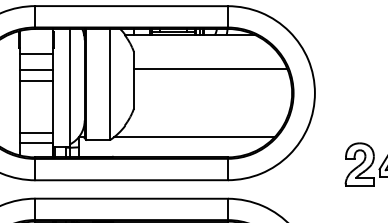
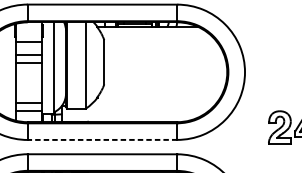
line: (210, 69) -> (163, 53), removed
line: (194, 137) -> (151, 106), removed
line: (131, 180) -> (102, 140), solid -> dashed

